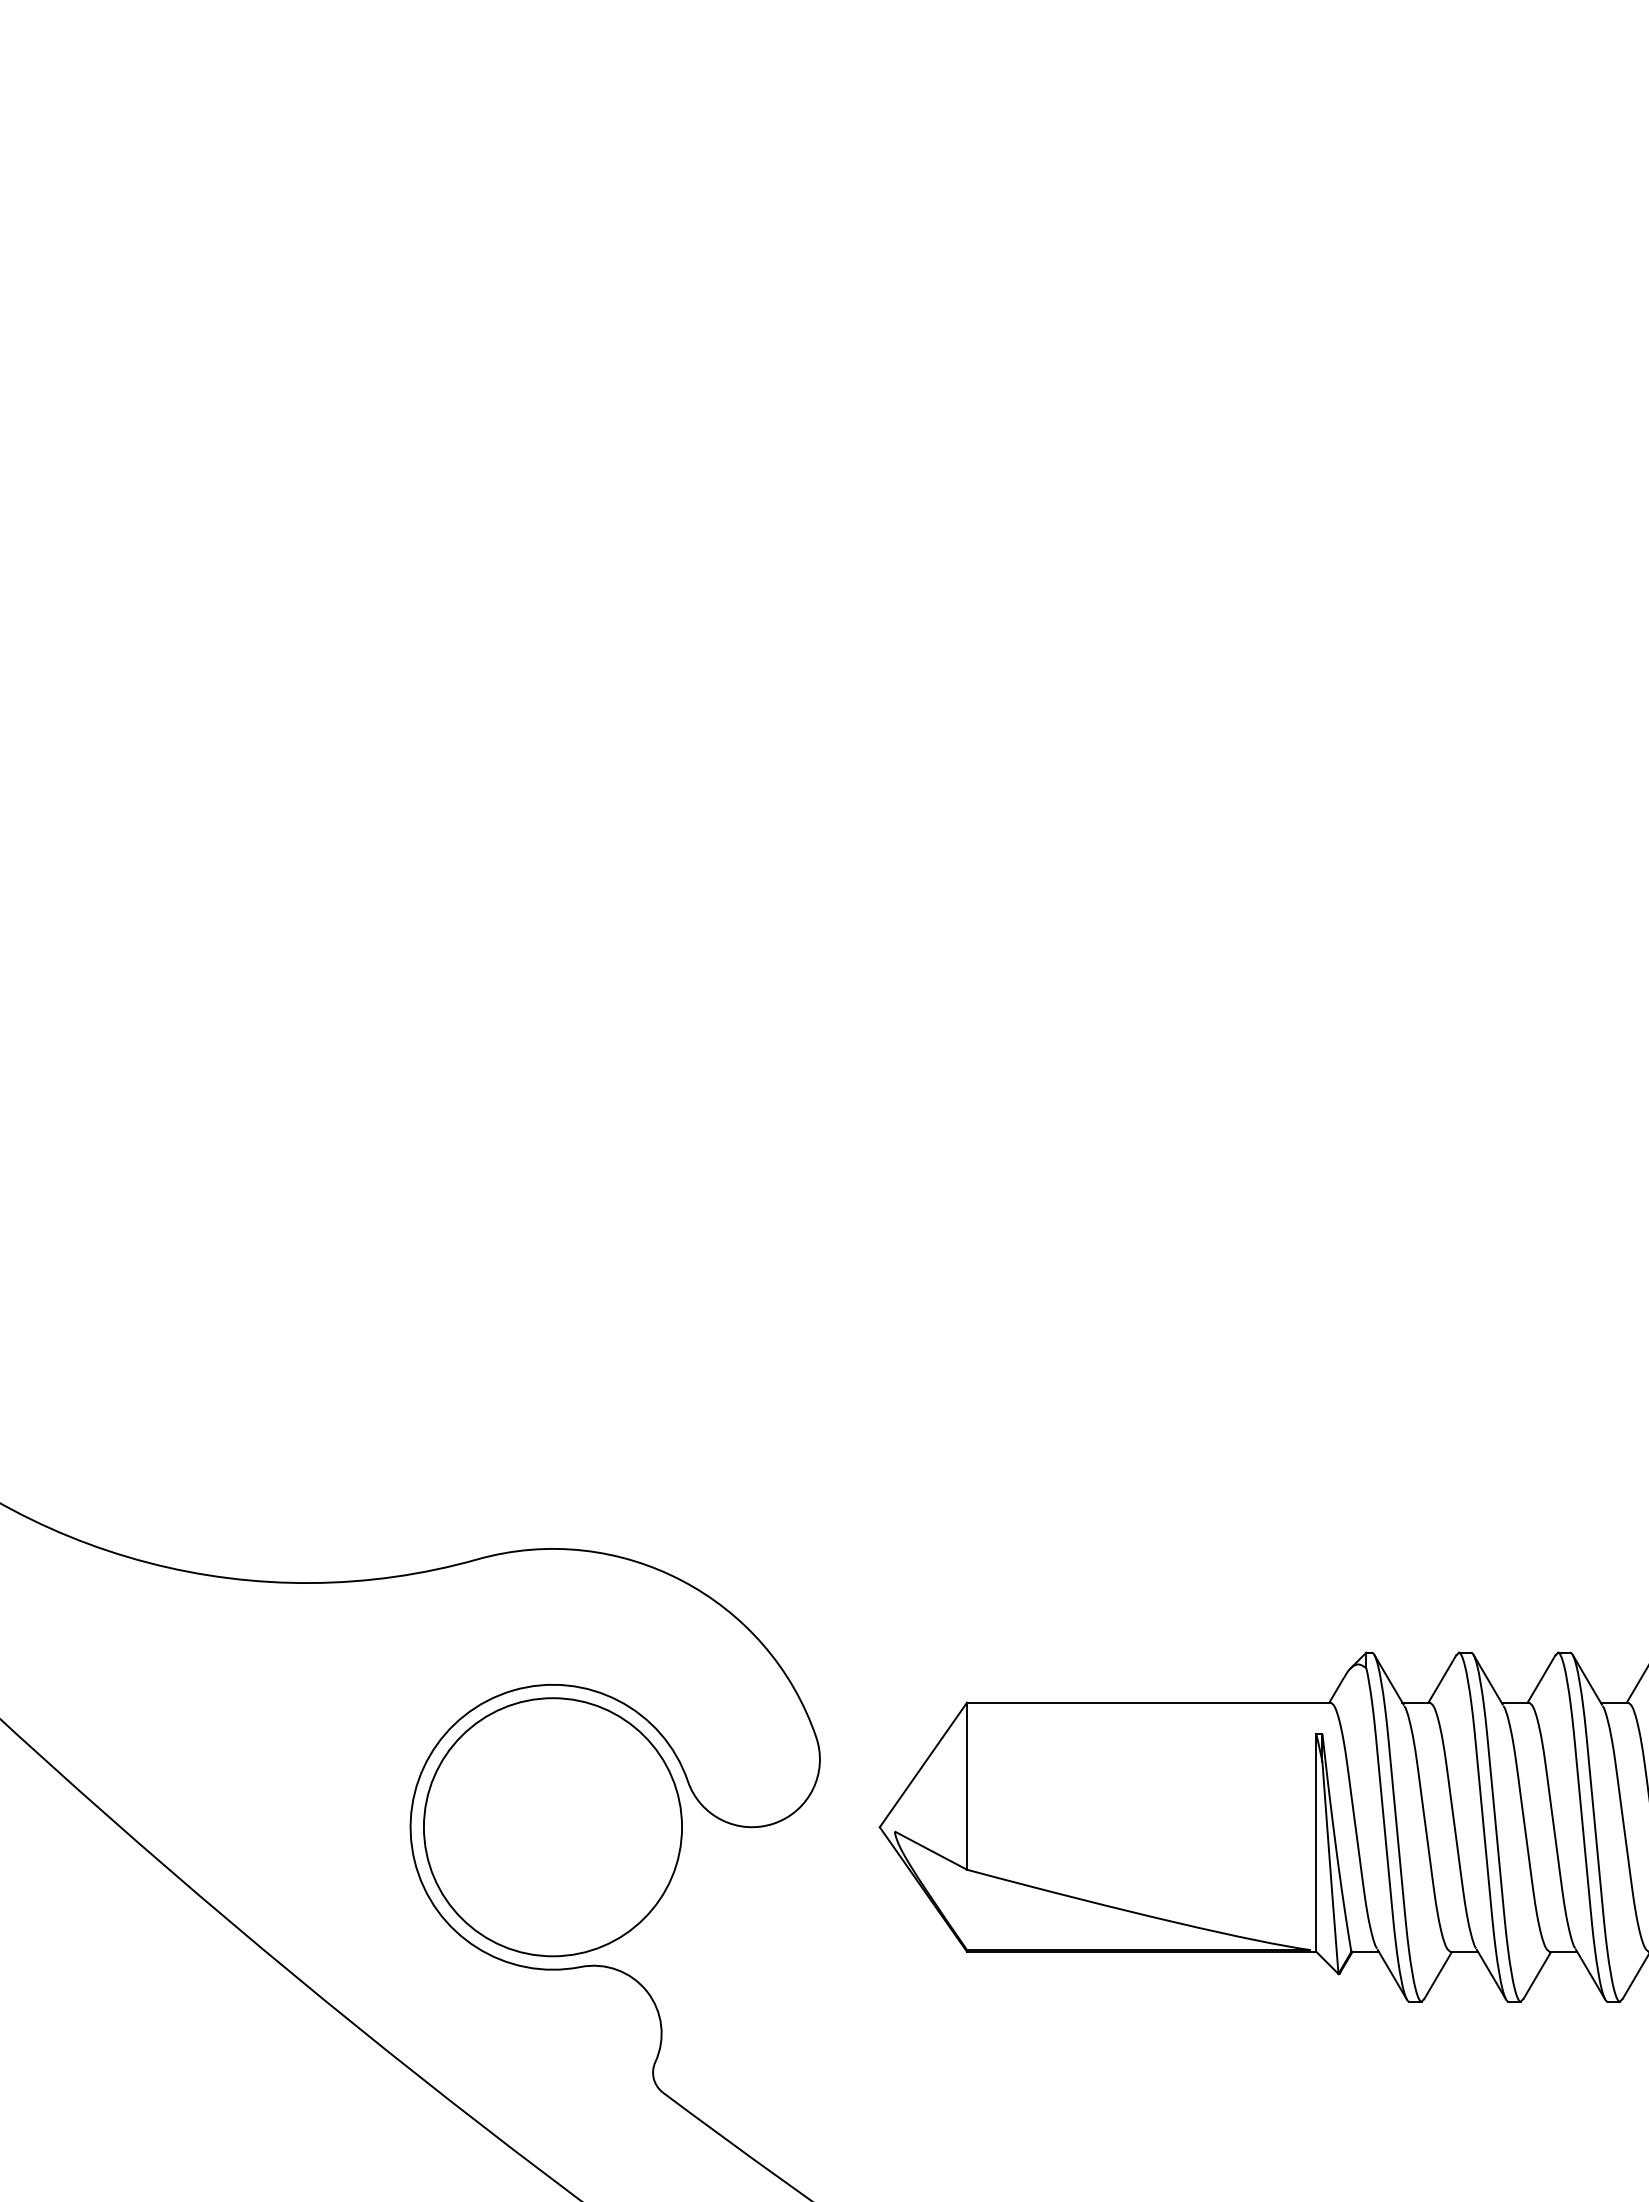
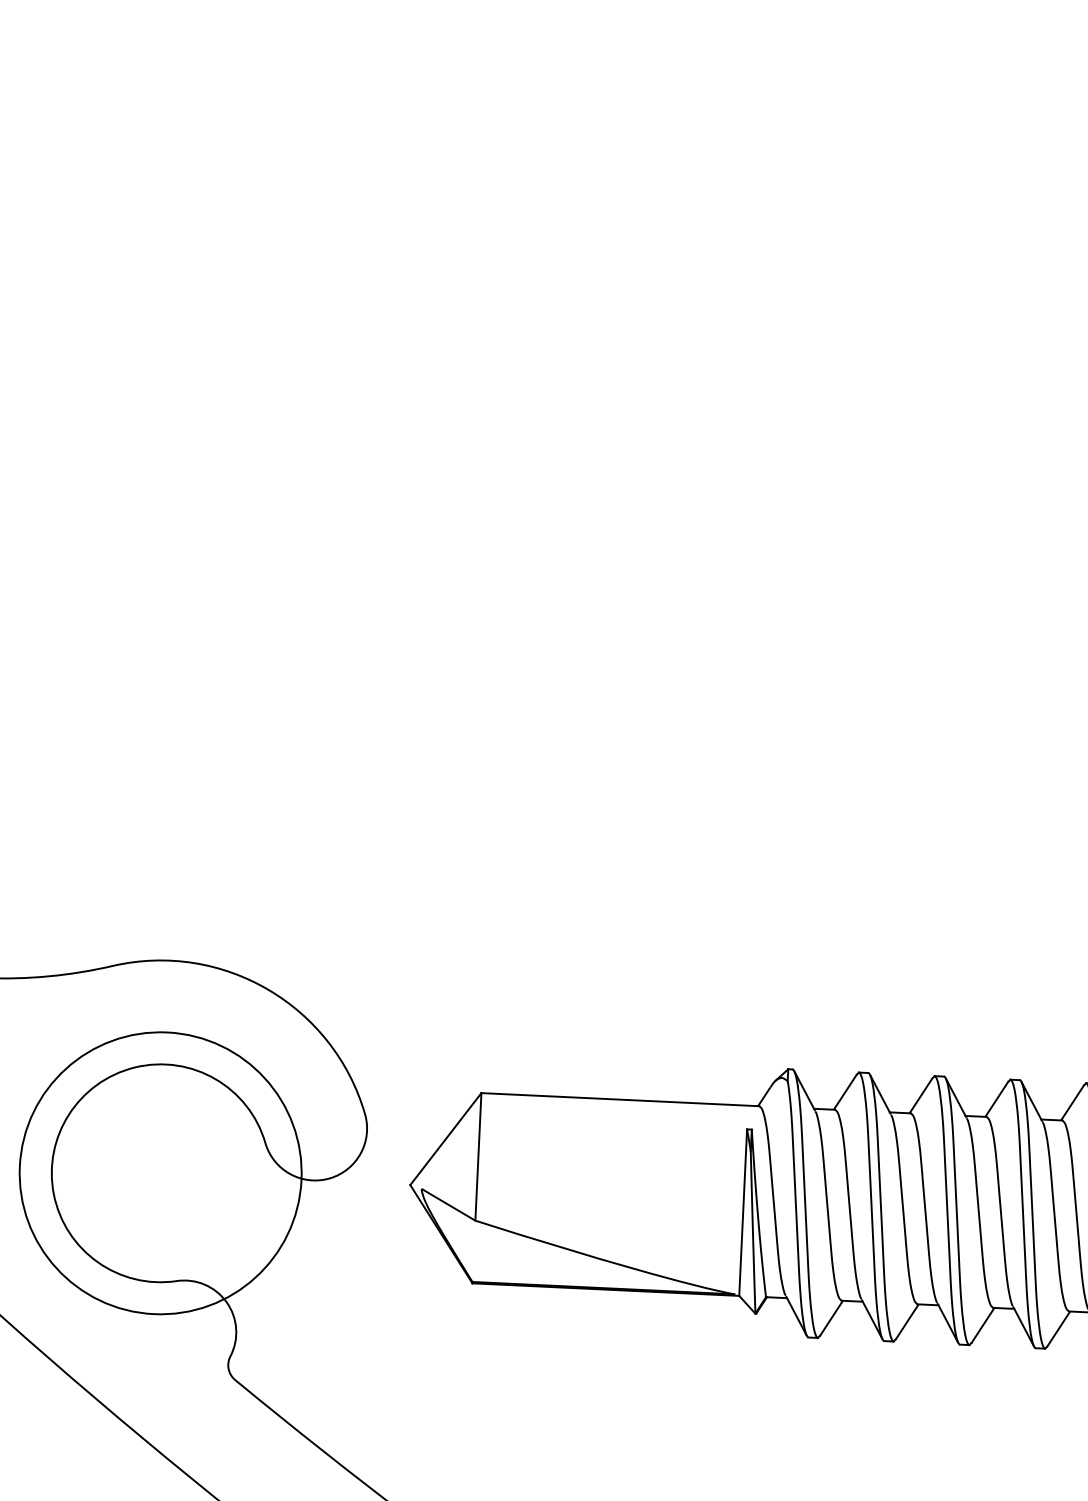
circle: (552, 1826) -> (160, 1172), size x1.43

